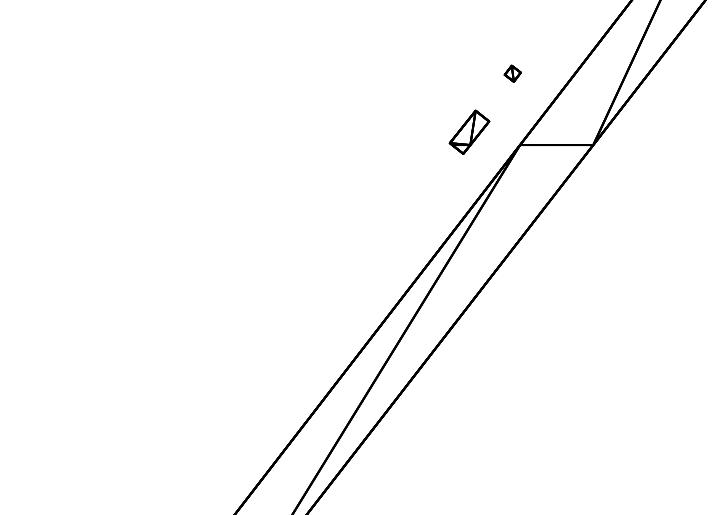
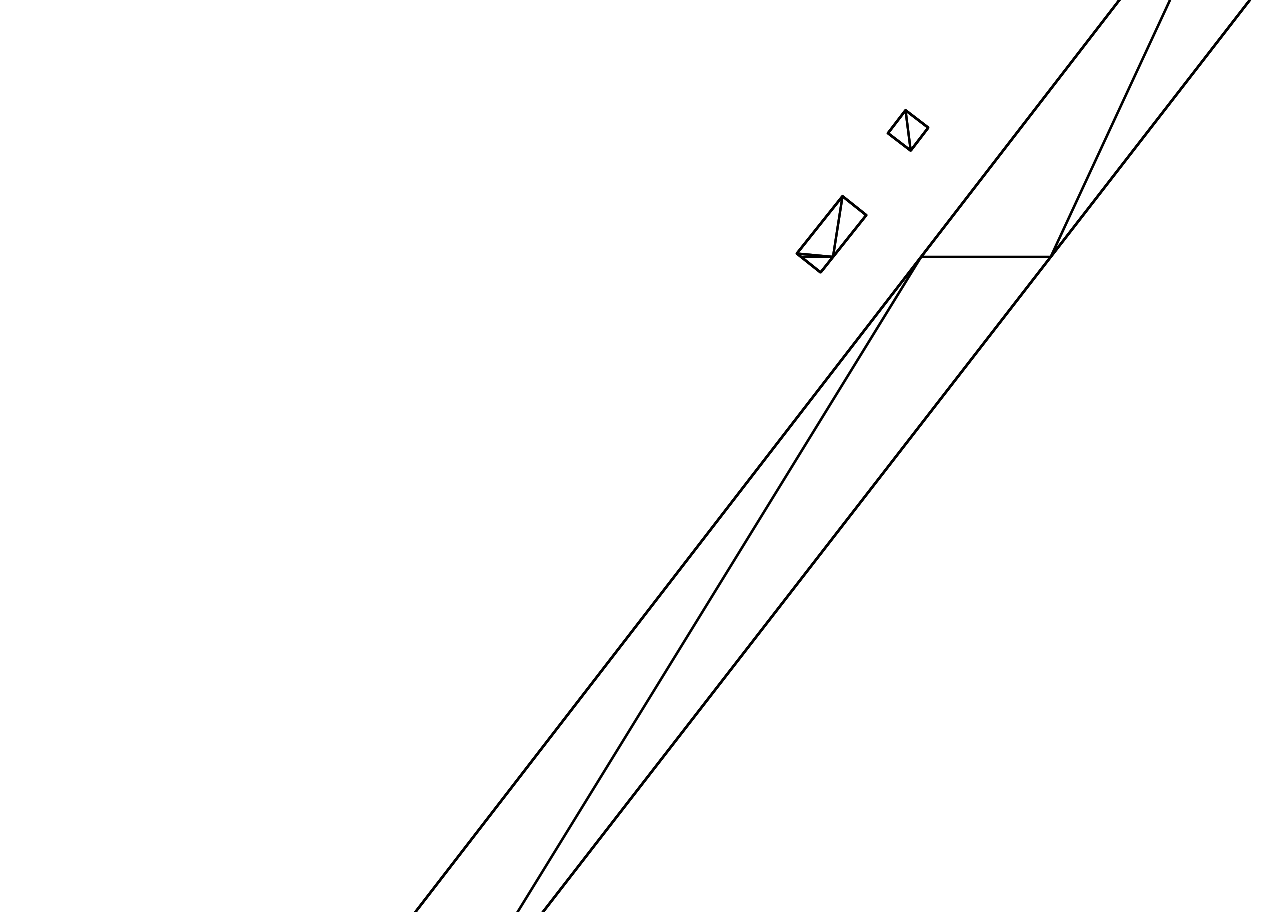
part: (512, 73) -> (907, 130), size x1.43

